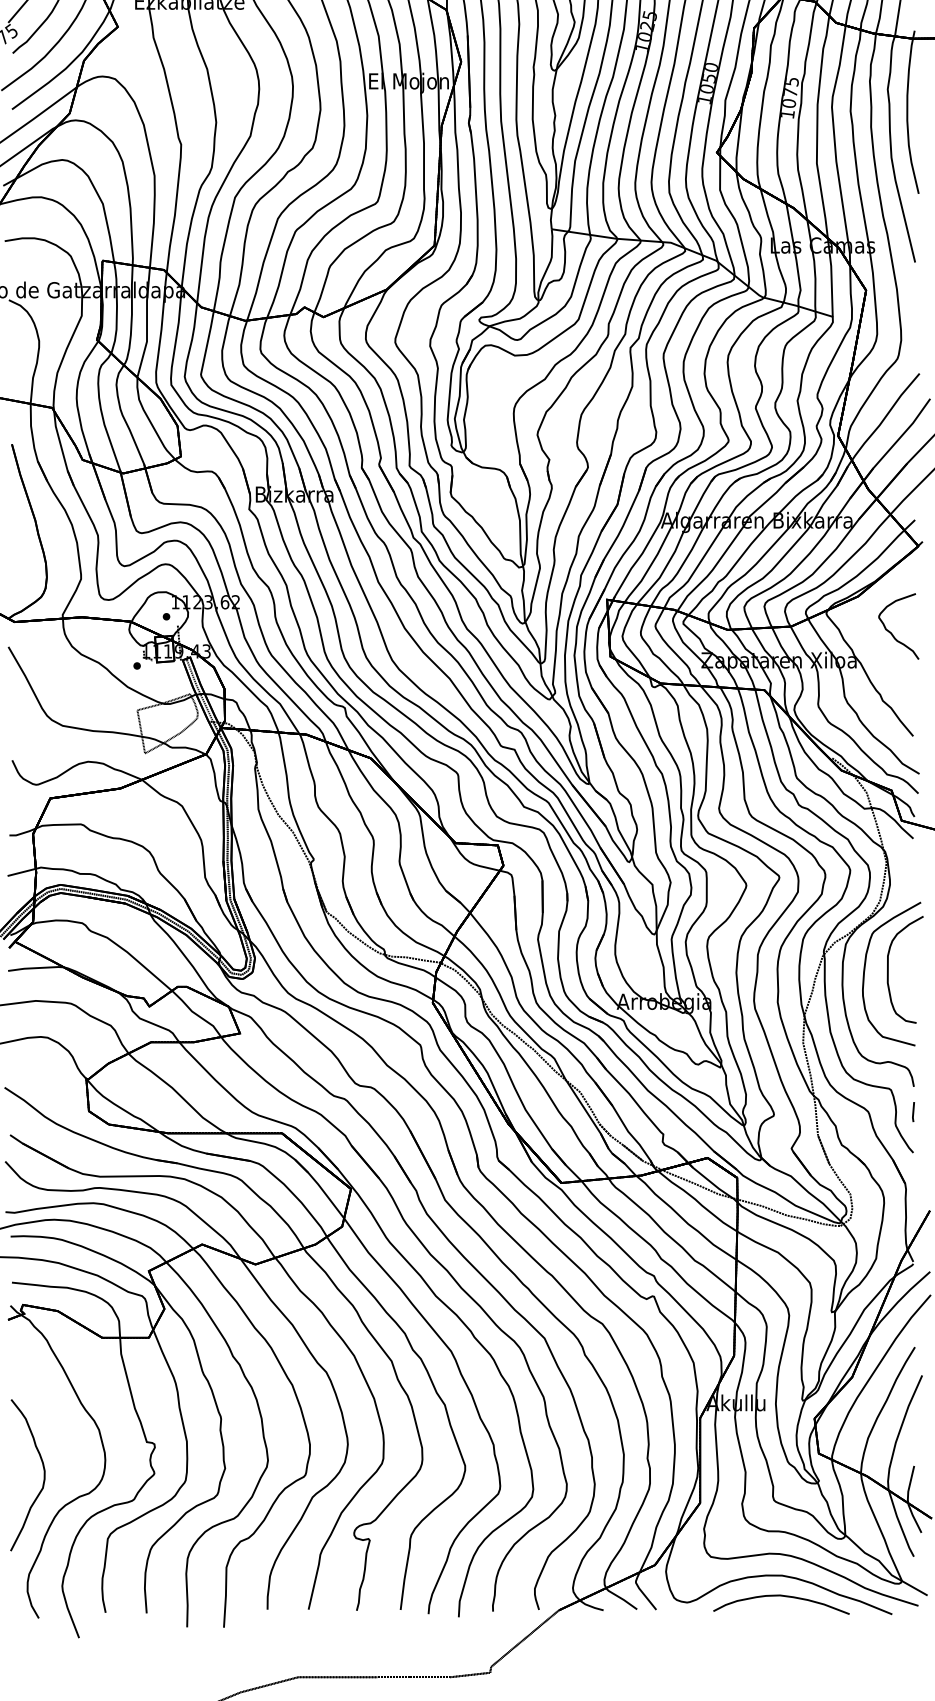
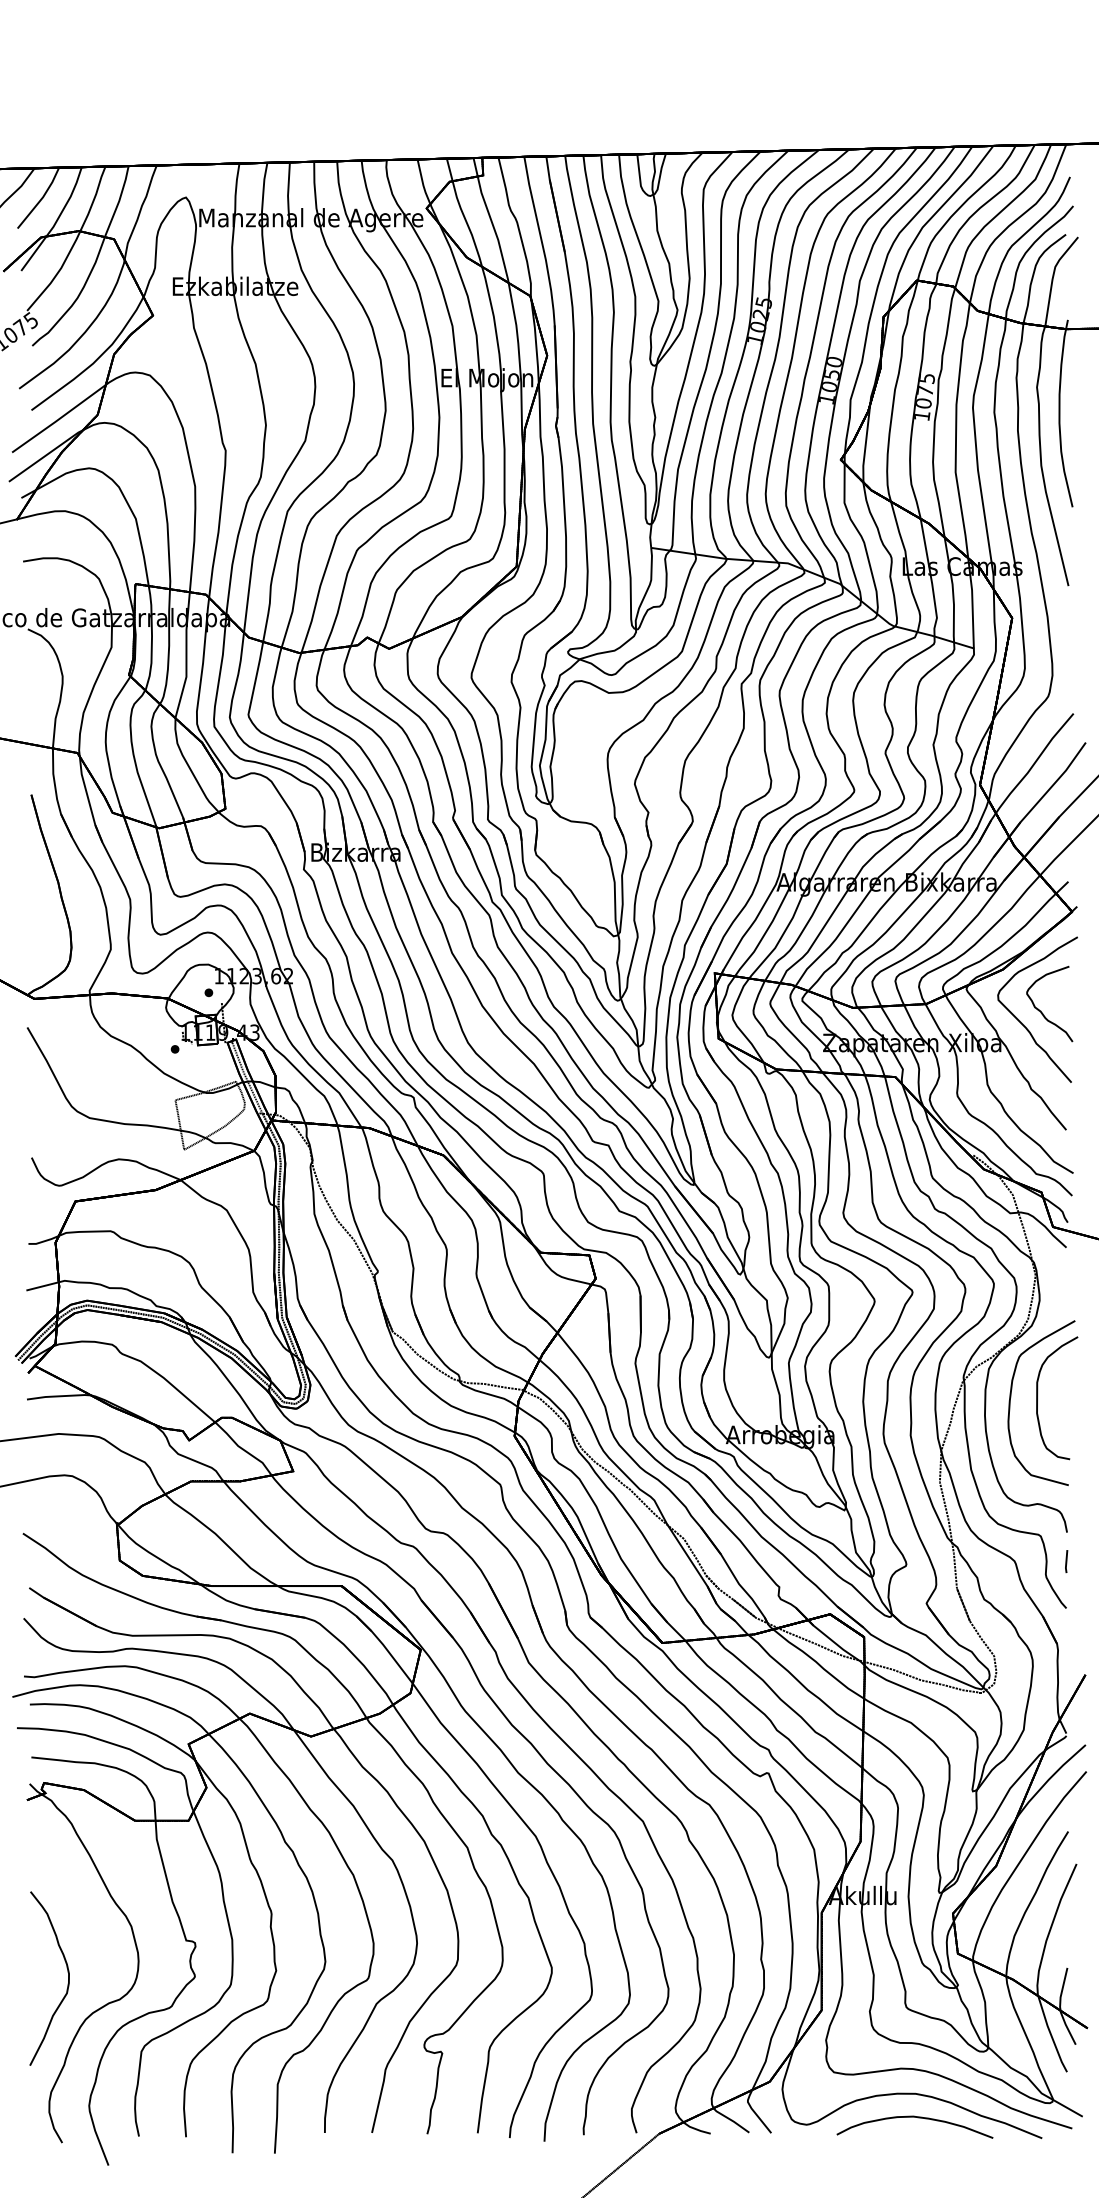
part: (875, 643) -> (1022, 1023), added

